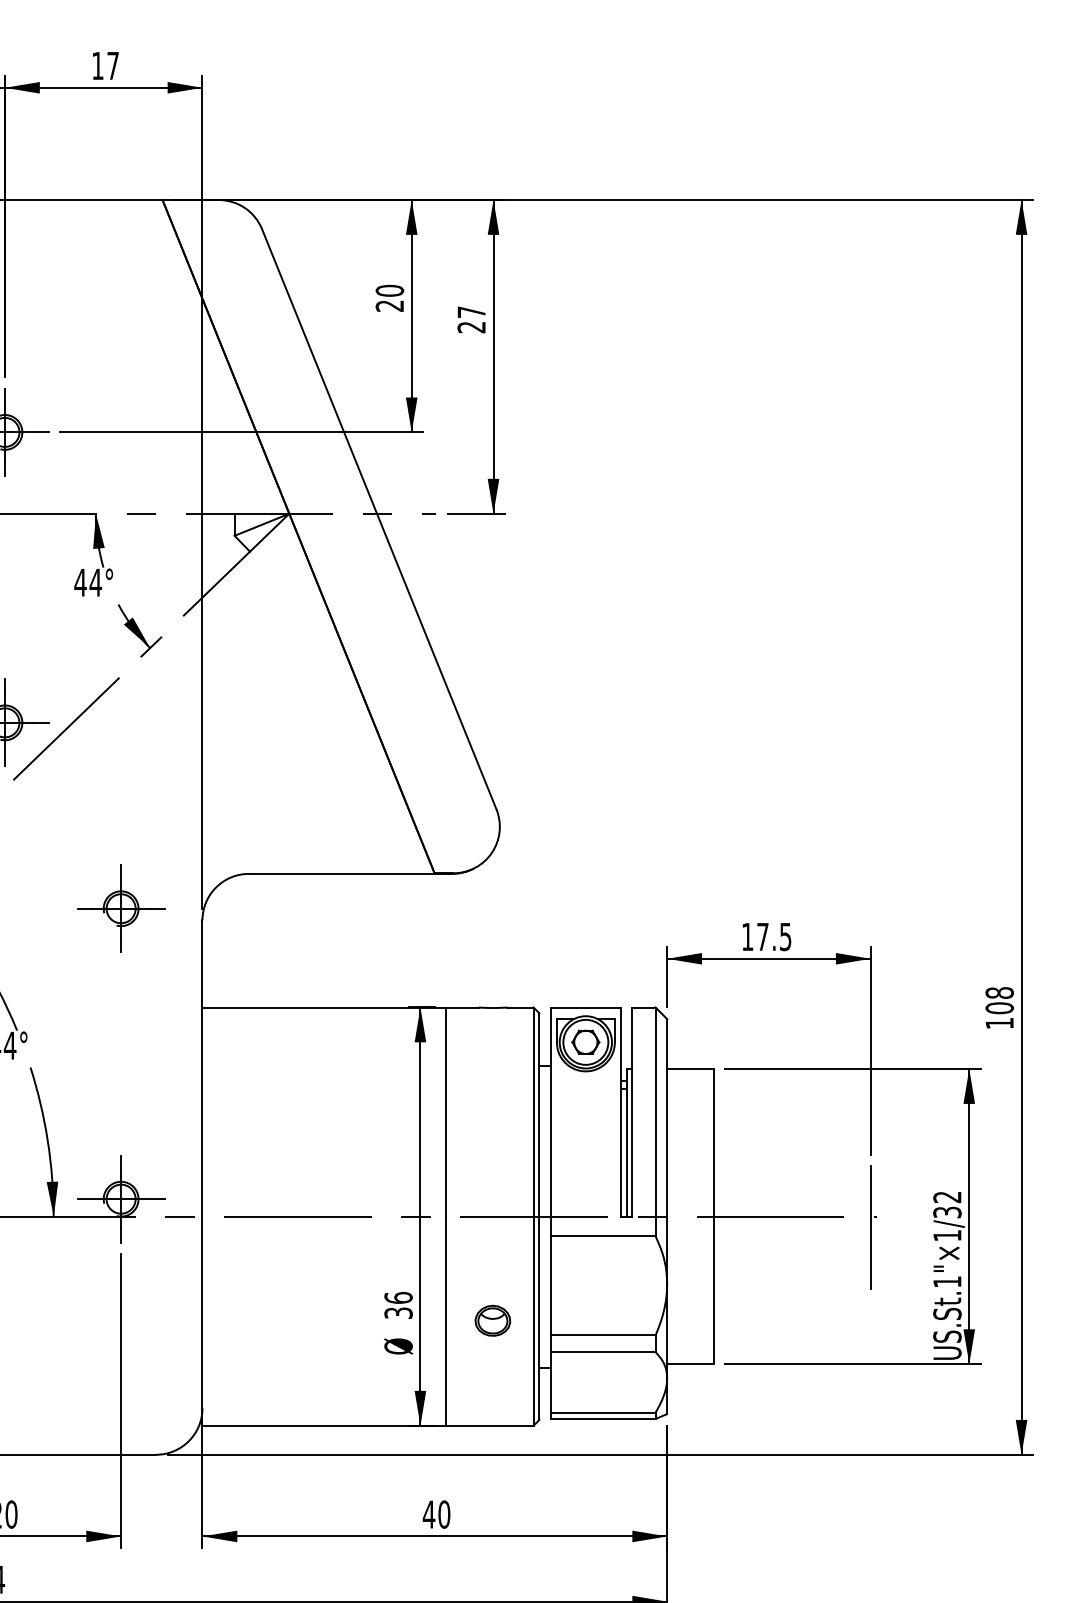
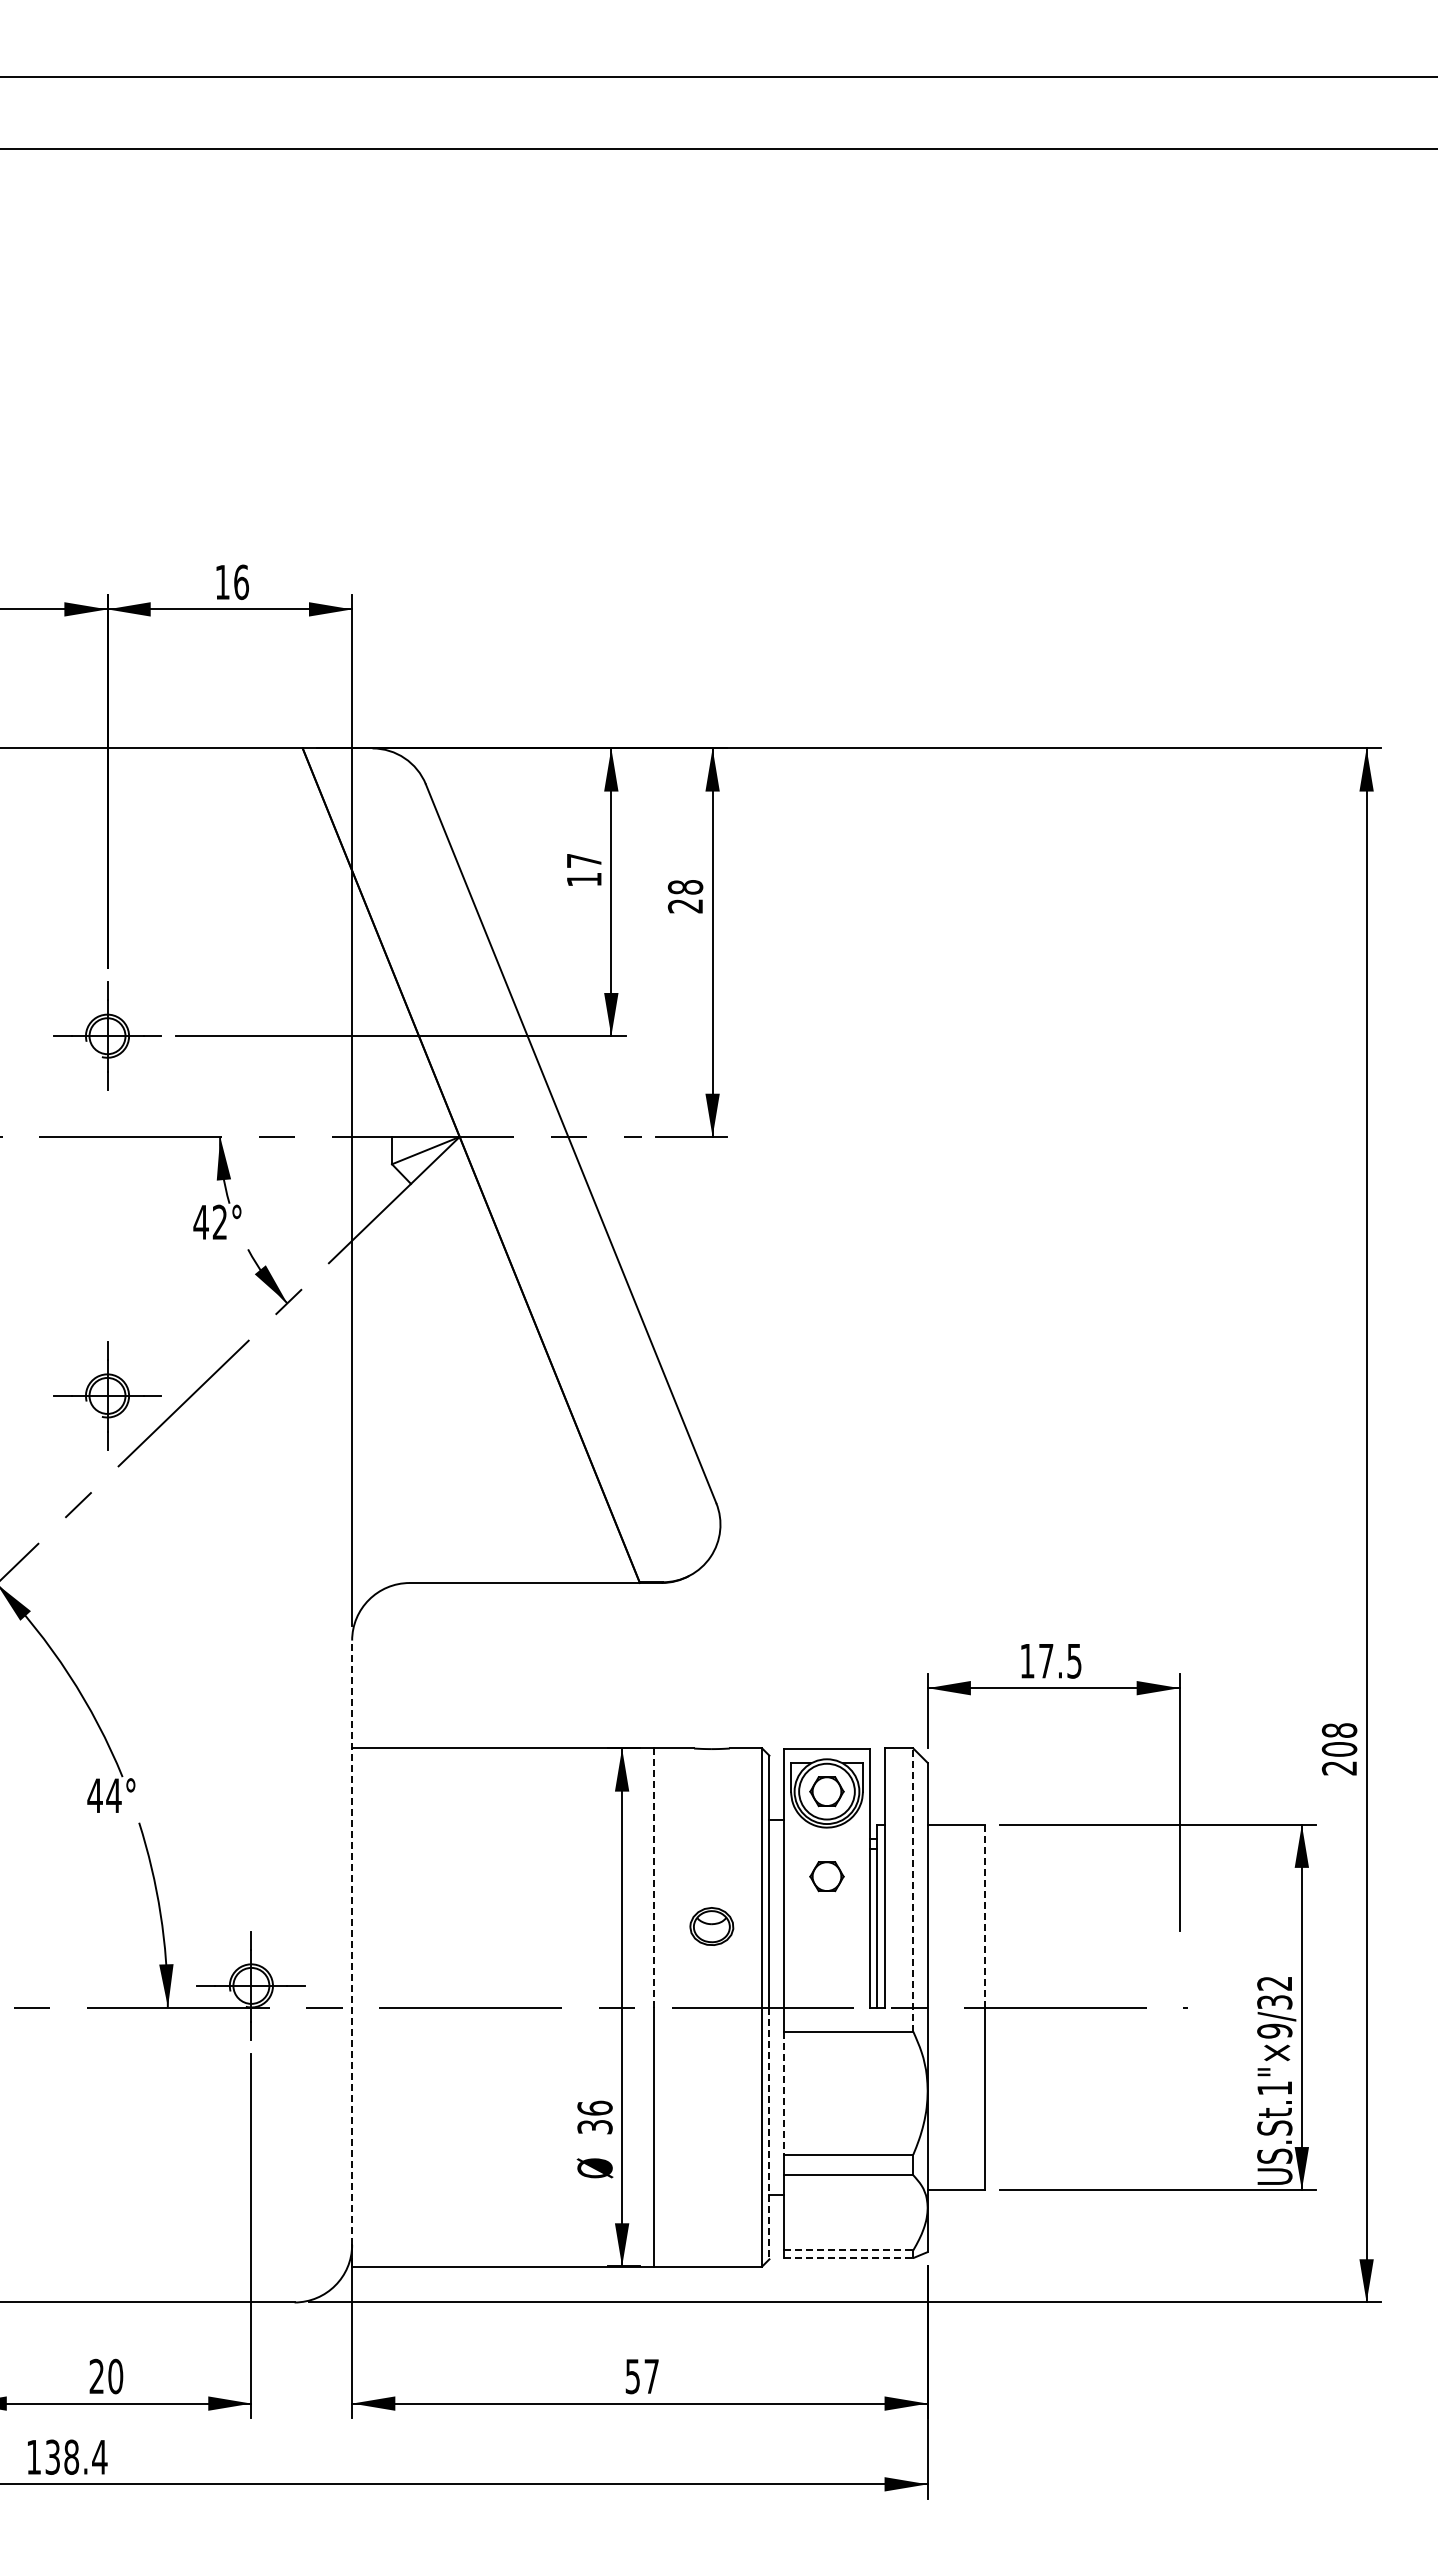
text: (113, 66) -> (241, 582), 17 -> 16
text: (389, 297) -> (583, 869), 20 -> 17
text: (471, 312) -> (685, 887), 27 -> 28
text: (95, 582) -> (219, 1221), 44° -> 42°
part: (120, 908) -> (250, 1625), removed
text: (998, 1023) -> (1338, 1768), 108 -> 208
part: (585, 1110) -> (826, 1876), added
line: (446, 1112) -> (654, 1878), solid -> dashed
line: (655, 1122) -> (913, 1890), solid -> dashed
line: (713, 1142) -> (985, 1915), solid -> dashed
line: (202, 1164) -> (352, 1942), solid -> dashed
line: (870, 1227) -> (1179, 2021), removed
text: (947, 1235) -> (1274, 2030), US.St.1"×1/32 -> US.St.1"×9/32
line: (550, 1286) -> (783, 2093), solid -> dashed
line: (539, 1318) -> (769, 2133), solid -> dashed
part: (492, 1320) -> (711, 1926), moved
line: (603, 1412) -> (848, 2250), solid -> dashed
line: (603, 1419) -> (848, 2258), solid -> dashed
text: (436, 1514) -> (642, 2376), 40 -> 57

